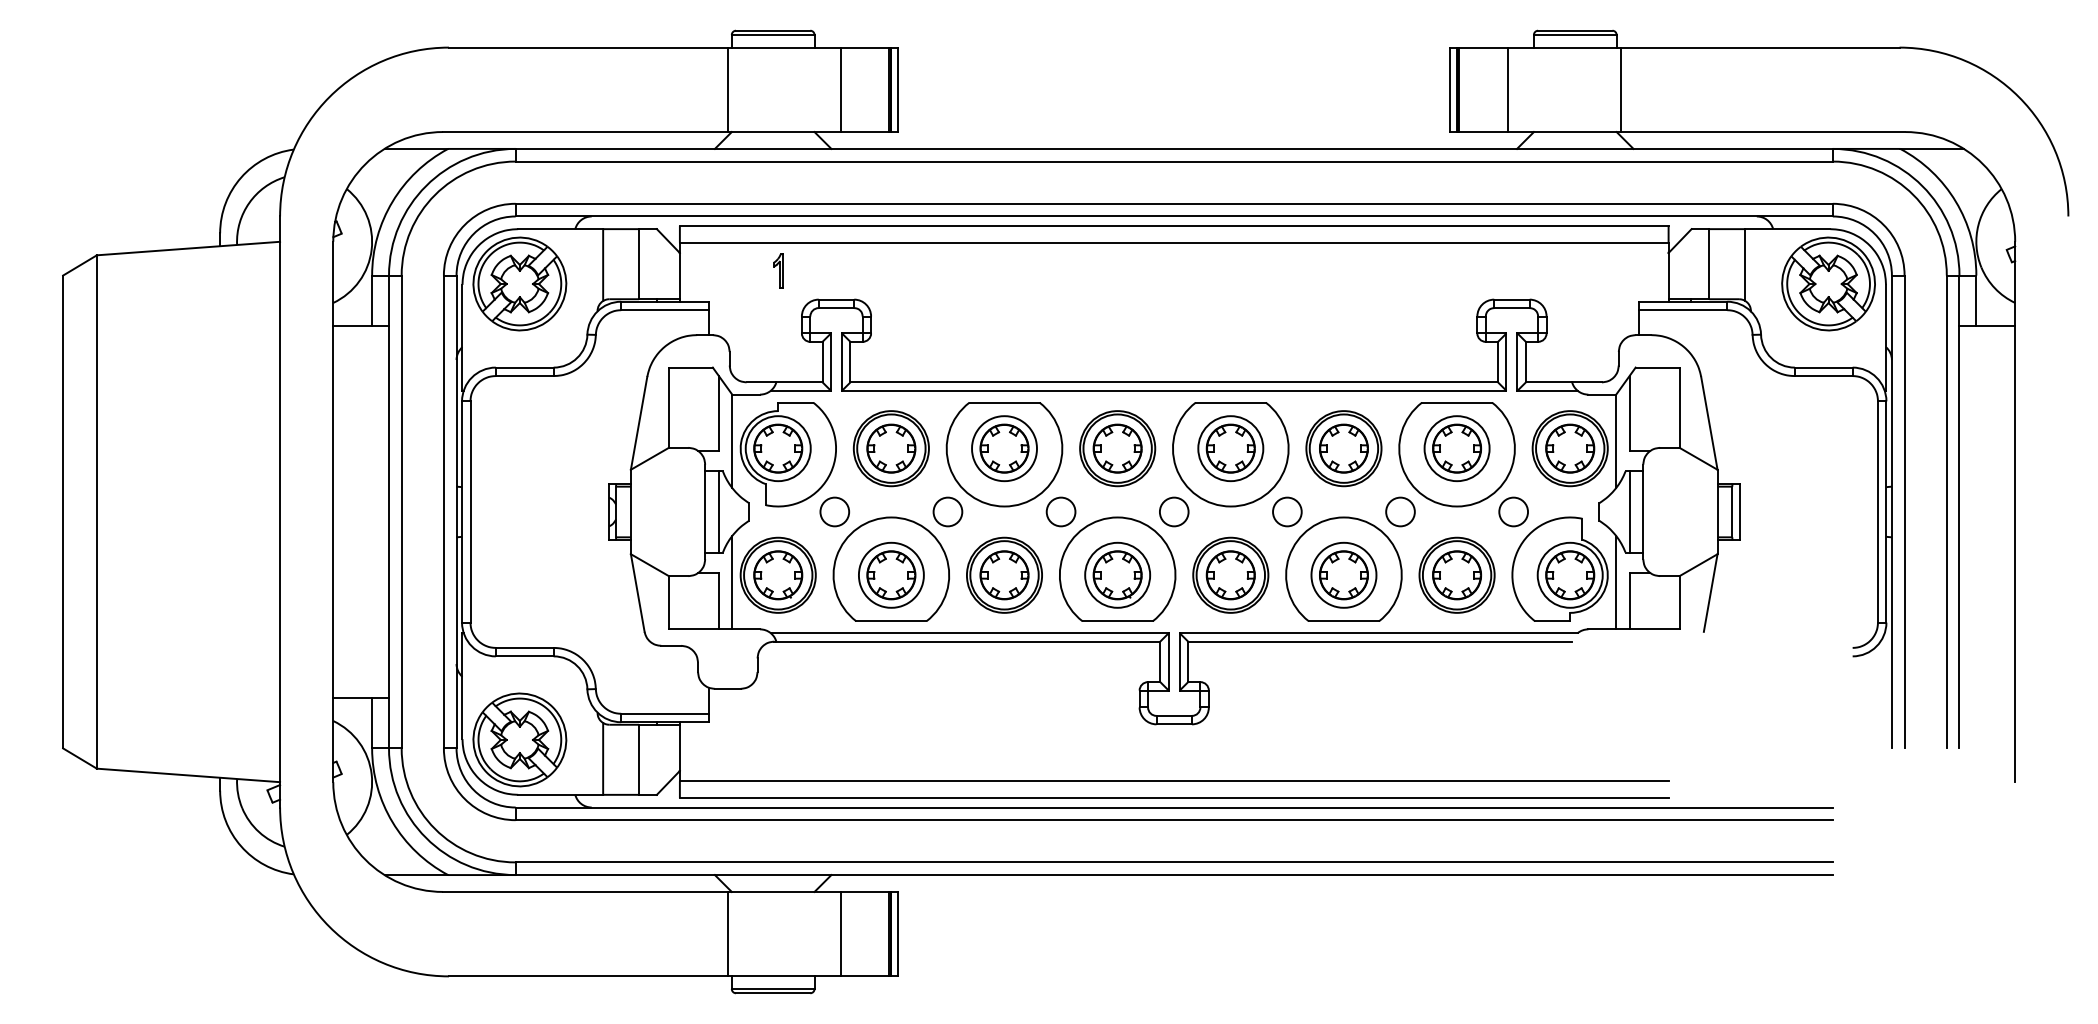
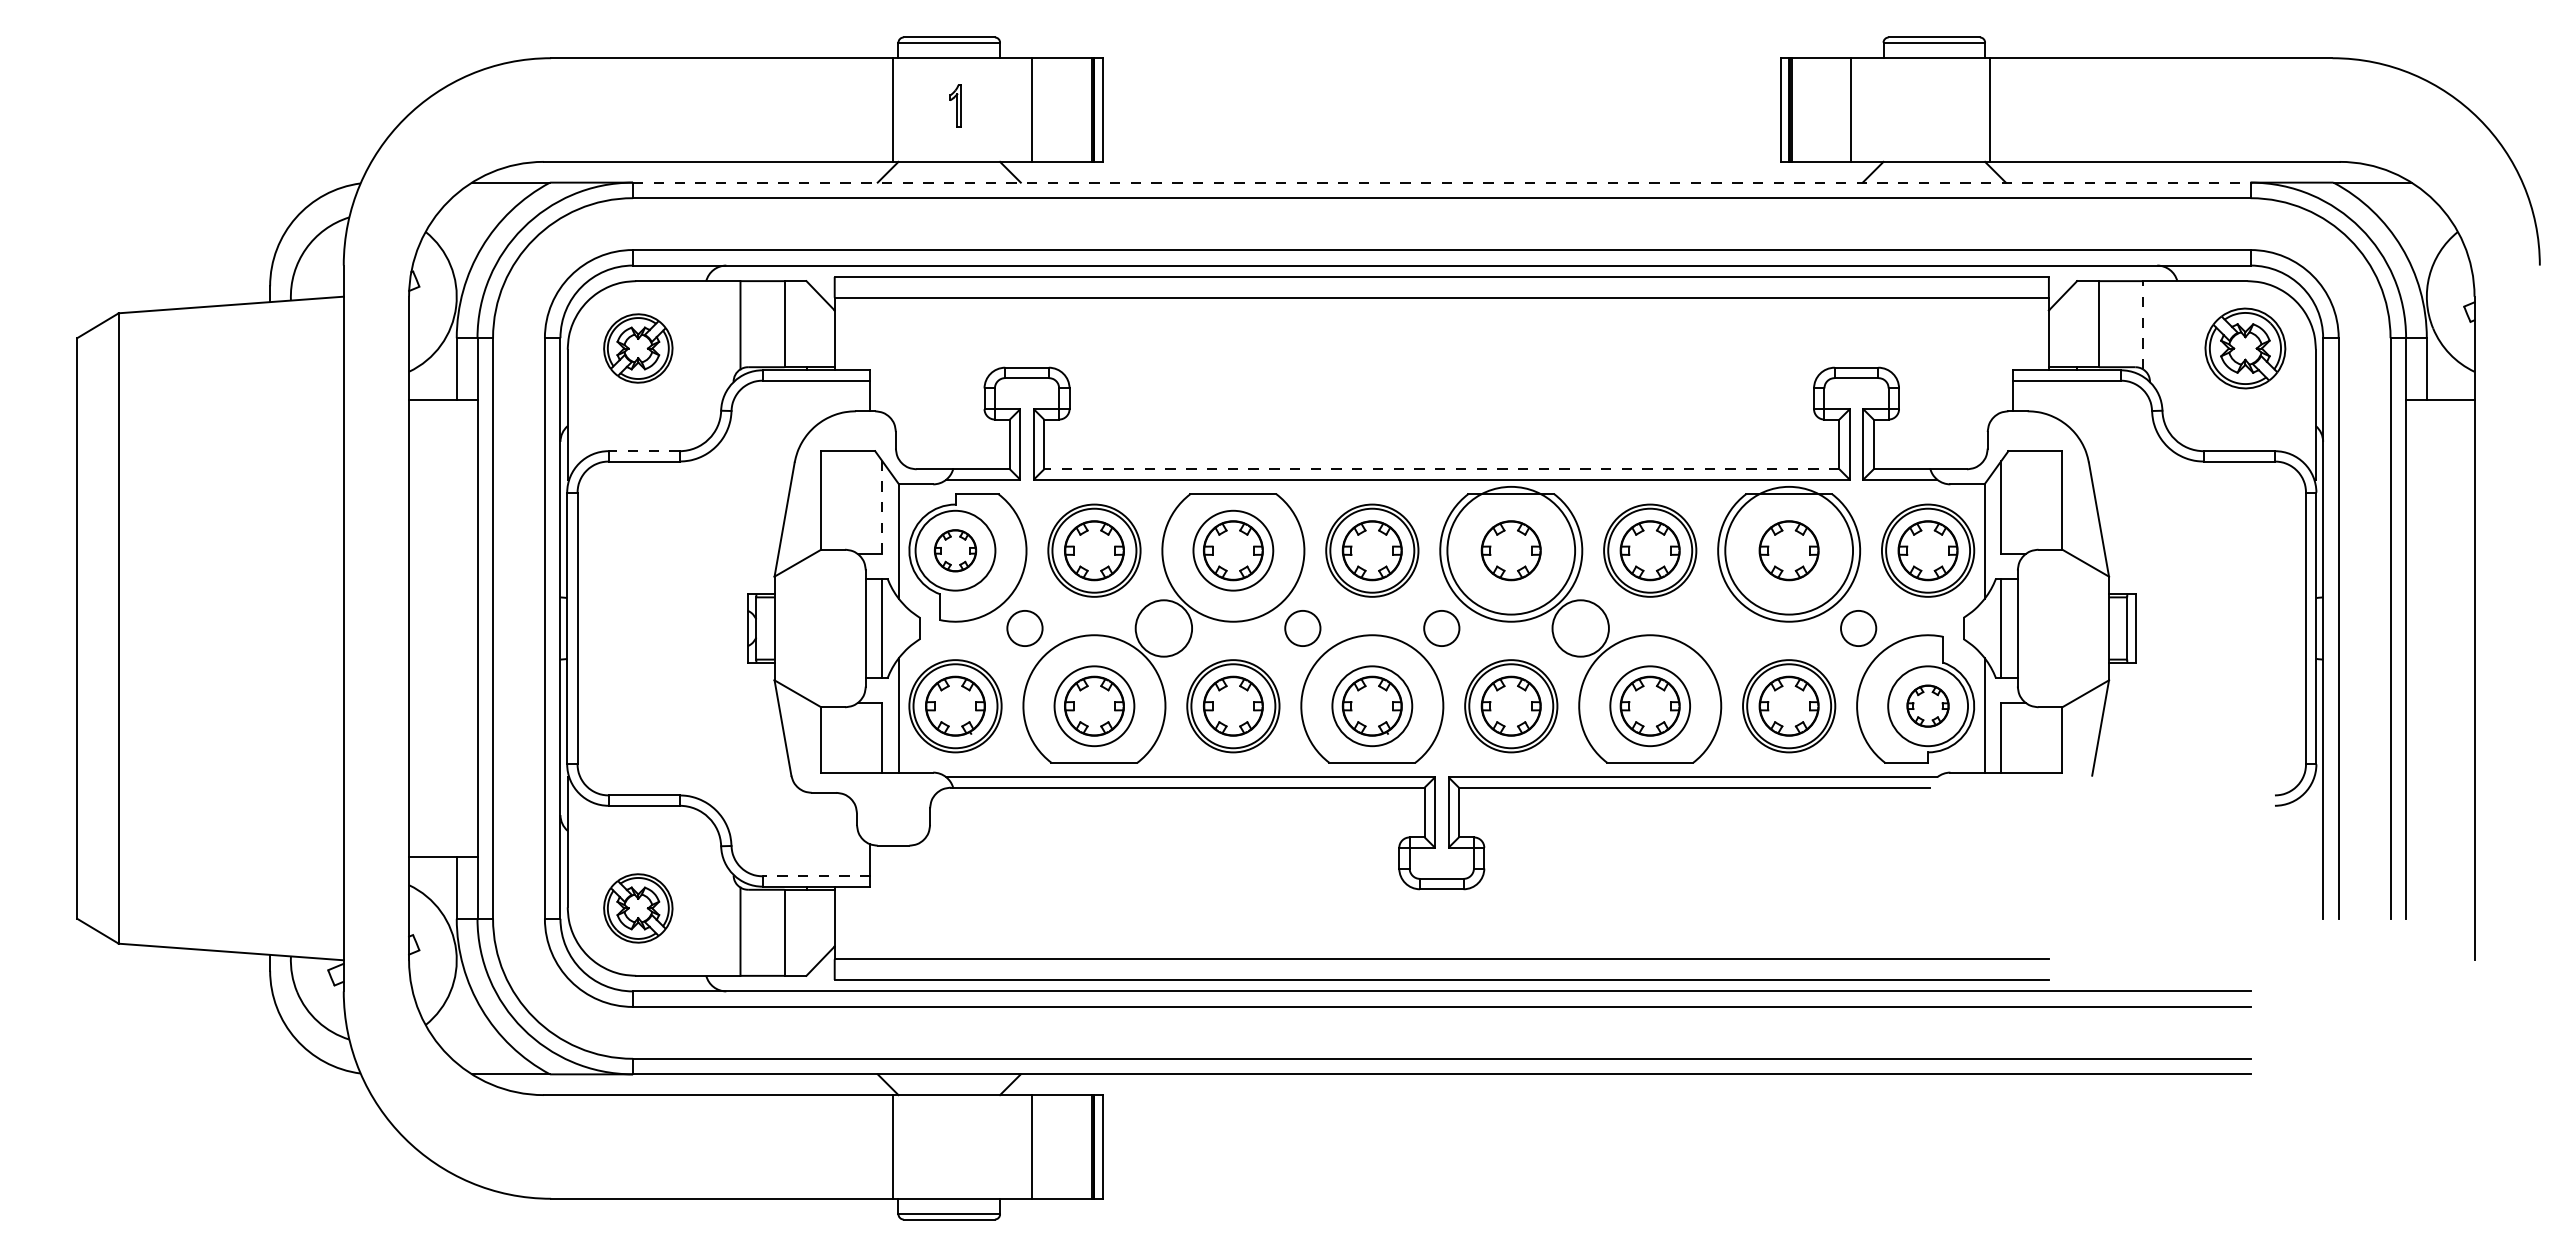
line: (1173, 148) -> (1441, 182), solid -> dashed
line: (1745, 264) -> (2143, 324), solid -> dashed
part: (778, 270) -> (955, 105), moved
part: (520, 283) -> (638, 348), size x0.6
part: (1828, 283) -> (2245, 348), size x0.7
line: (524, 367) -> (644, 451), solid -> dashed
line: (1173, 382) -> (1441, 469), solid -> dashed
line: (718, 413) -> (882, 507), solid -> dashed
part: (778, 448) -> (955, 550), size x0.7
circle: (1230, 448) -> (1511, 550), size x1.6
circle: (1457, 448) -> (1789, 550), size x1.6
circle: (947, 512) -> (1163, 628), size x1.6
circle: (1287, 512) -> (1580, 628), size x1.6
circle: (1400, 512) -> (1719, 628), removed
part: (1569, 574) -> (1927, 705), size x0.7
line: (665, 713) -> (816, 876), solid -> dashed
part: (520, 740) -> (638, 908), size x0.6

